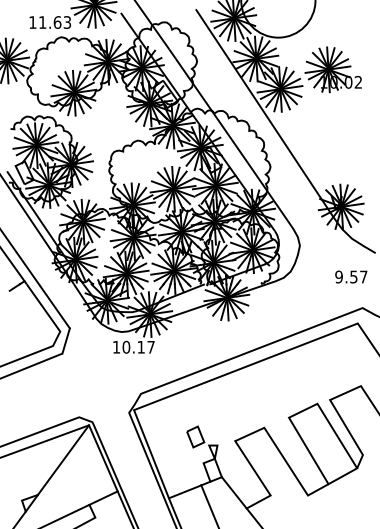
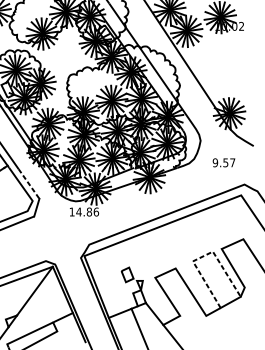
text: (351, 276) -> (224, 162), moved
line: (55, 307) -> (29, 184), solid -> dashed
text: (138, 346) -> (87, 211), 10.17 -> 14.86
line: (302, 411) -> (202, 257), solid -> dashed

